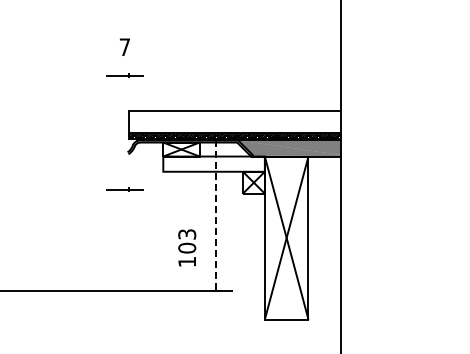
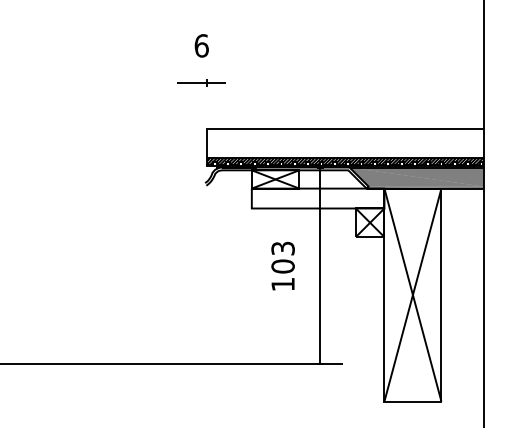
text: (124, 47) -> (201, 46), 7 -> 6
part: (124, 189) -> (201, 231), removed
line: (215, 216) -> (319, 266), dashed -> solid
text: (187, 247) -> (283, 265), moved

